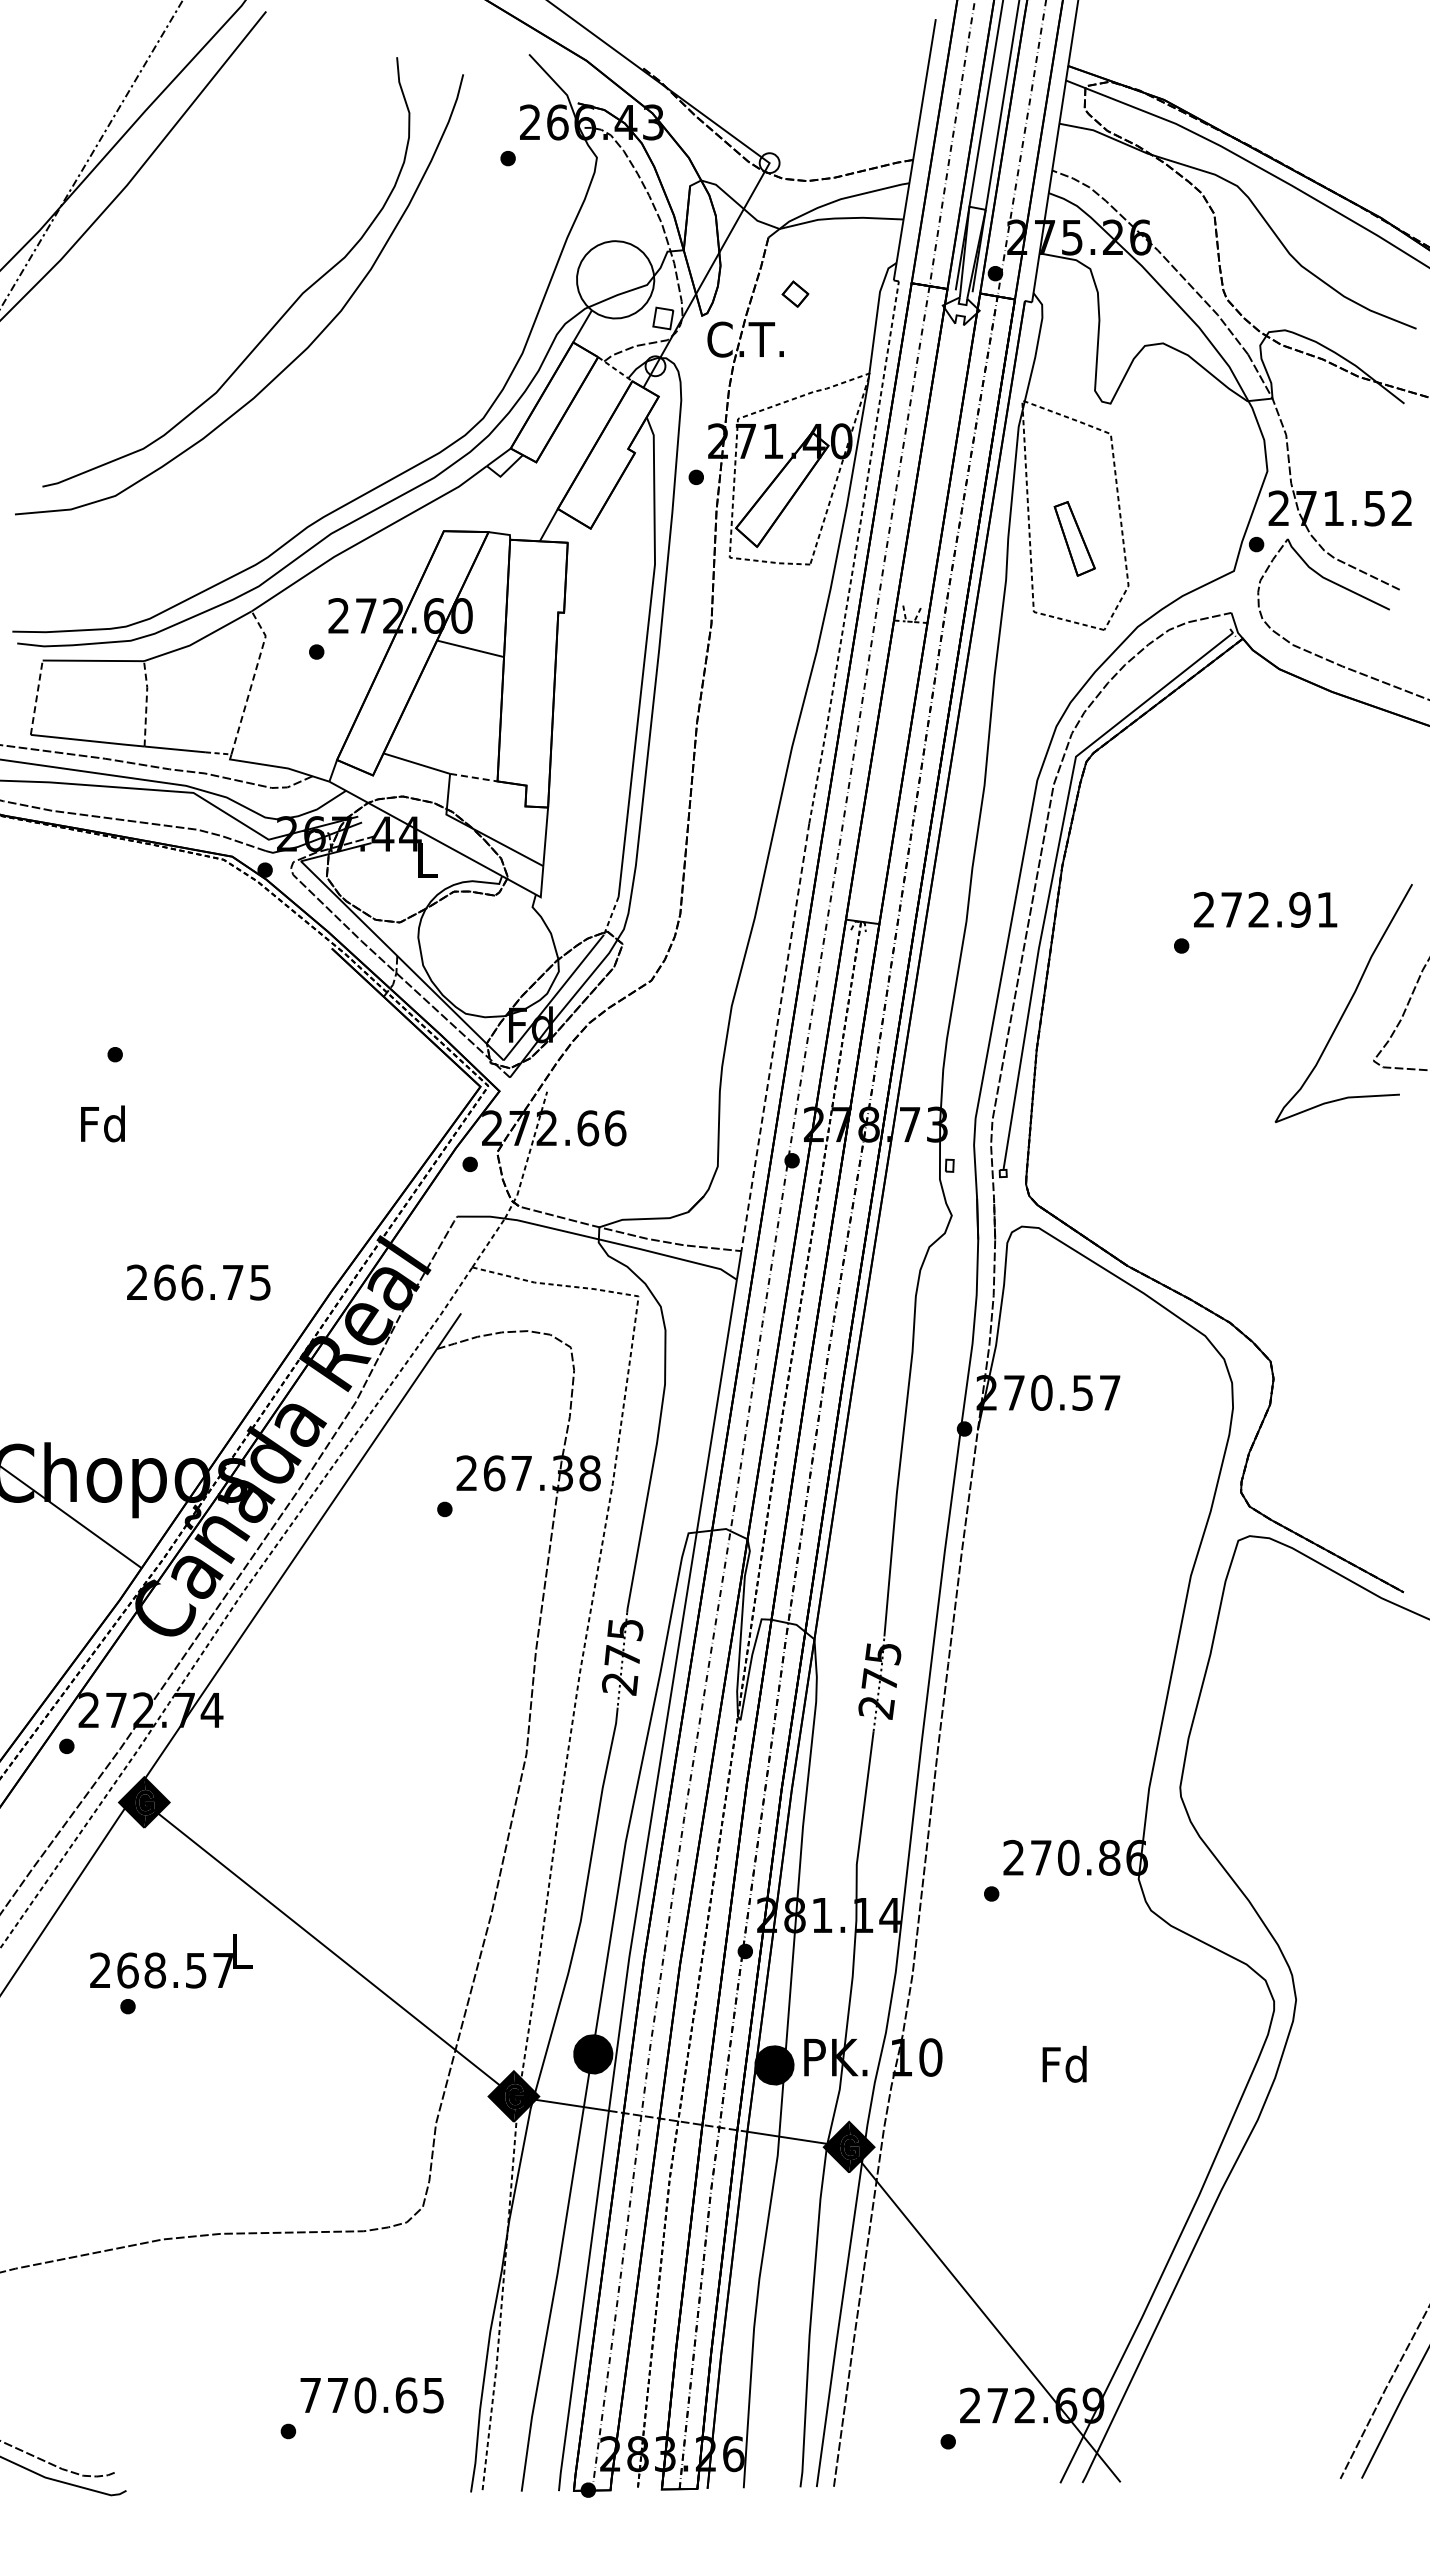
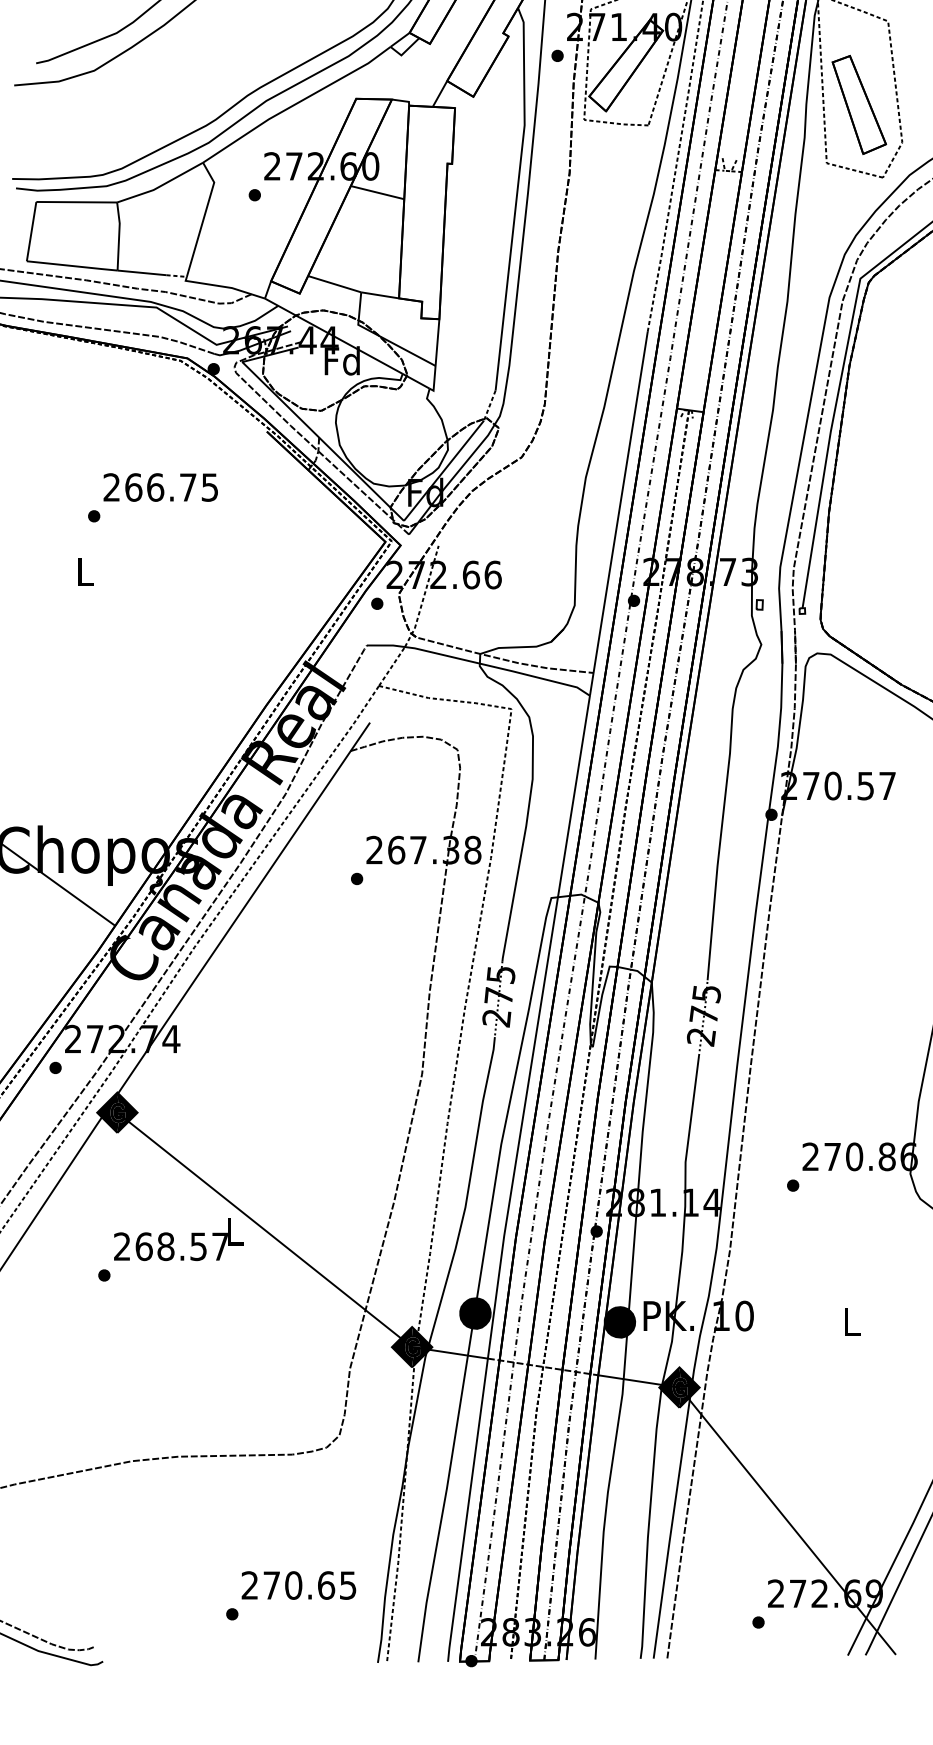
part: (1074, 538) -> (859, 104), size x1.67
line: (252, 681) -> (203, 218), dashed -> solid
line: (36, 697) -> (31, 231), dashed -> solid
line: (146, 703) -> (119, 236), dashed -> solid
line: (474, 777) -> (380, 295), dashed -> solid
text: (426, 859) -> (342, 360), L -> Fd
line: (775, 1037) -> (620, 502), dashed -> solid
text: (102, 1123) -> (84, 571), Fd -> L
text: (198, 1282) -> (160, 487), moved
text: (171, 1961) -> (178, 1239), moved
text: (1064, 2063) -> (851, 1320), Fd -> L
text: (310, 2394) -> (249, 1584), 770.65 -> 270.65

